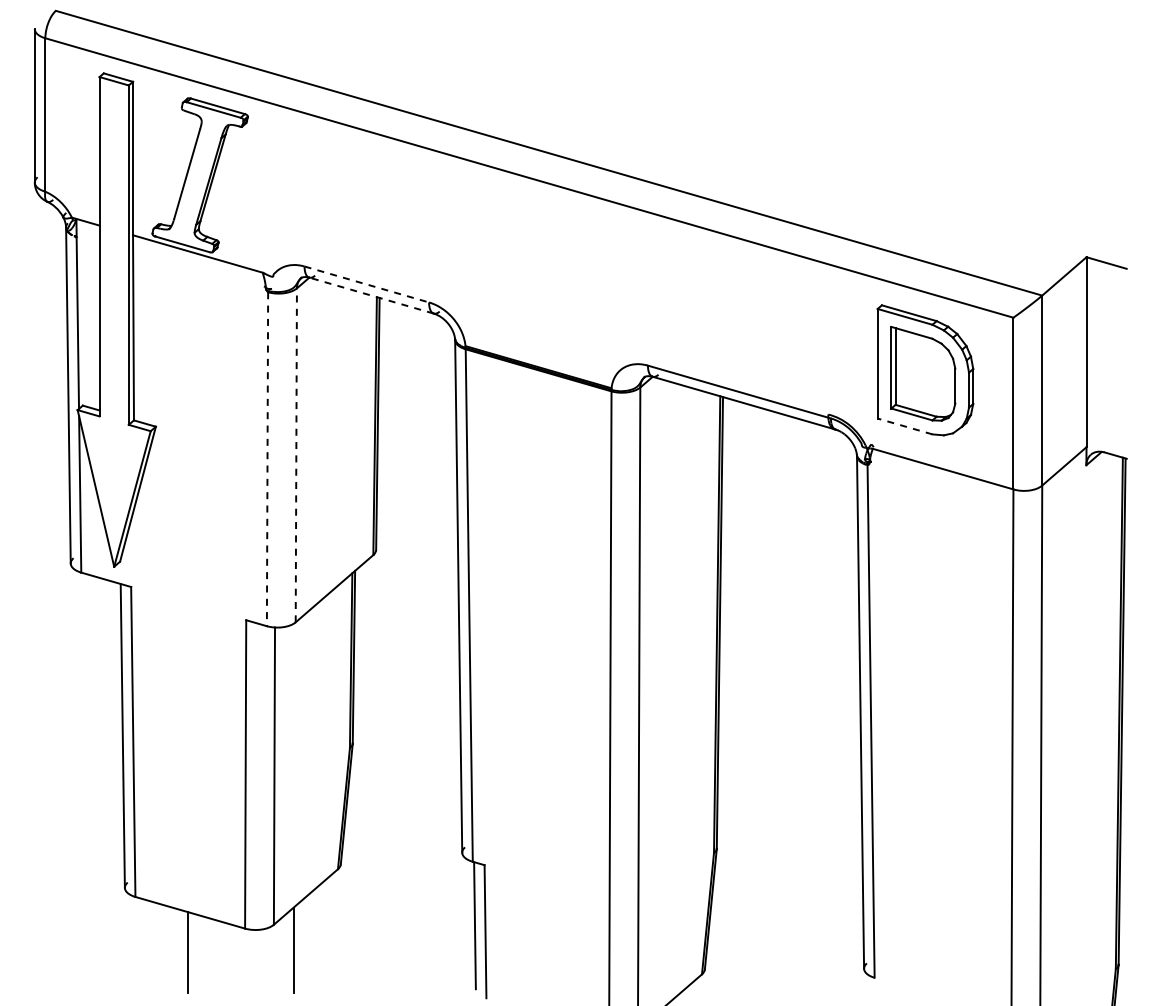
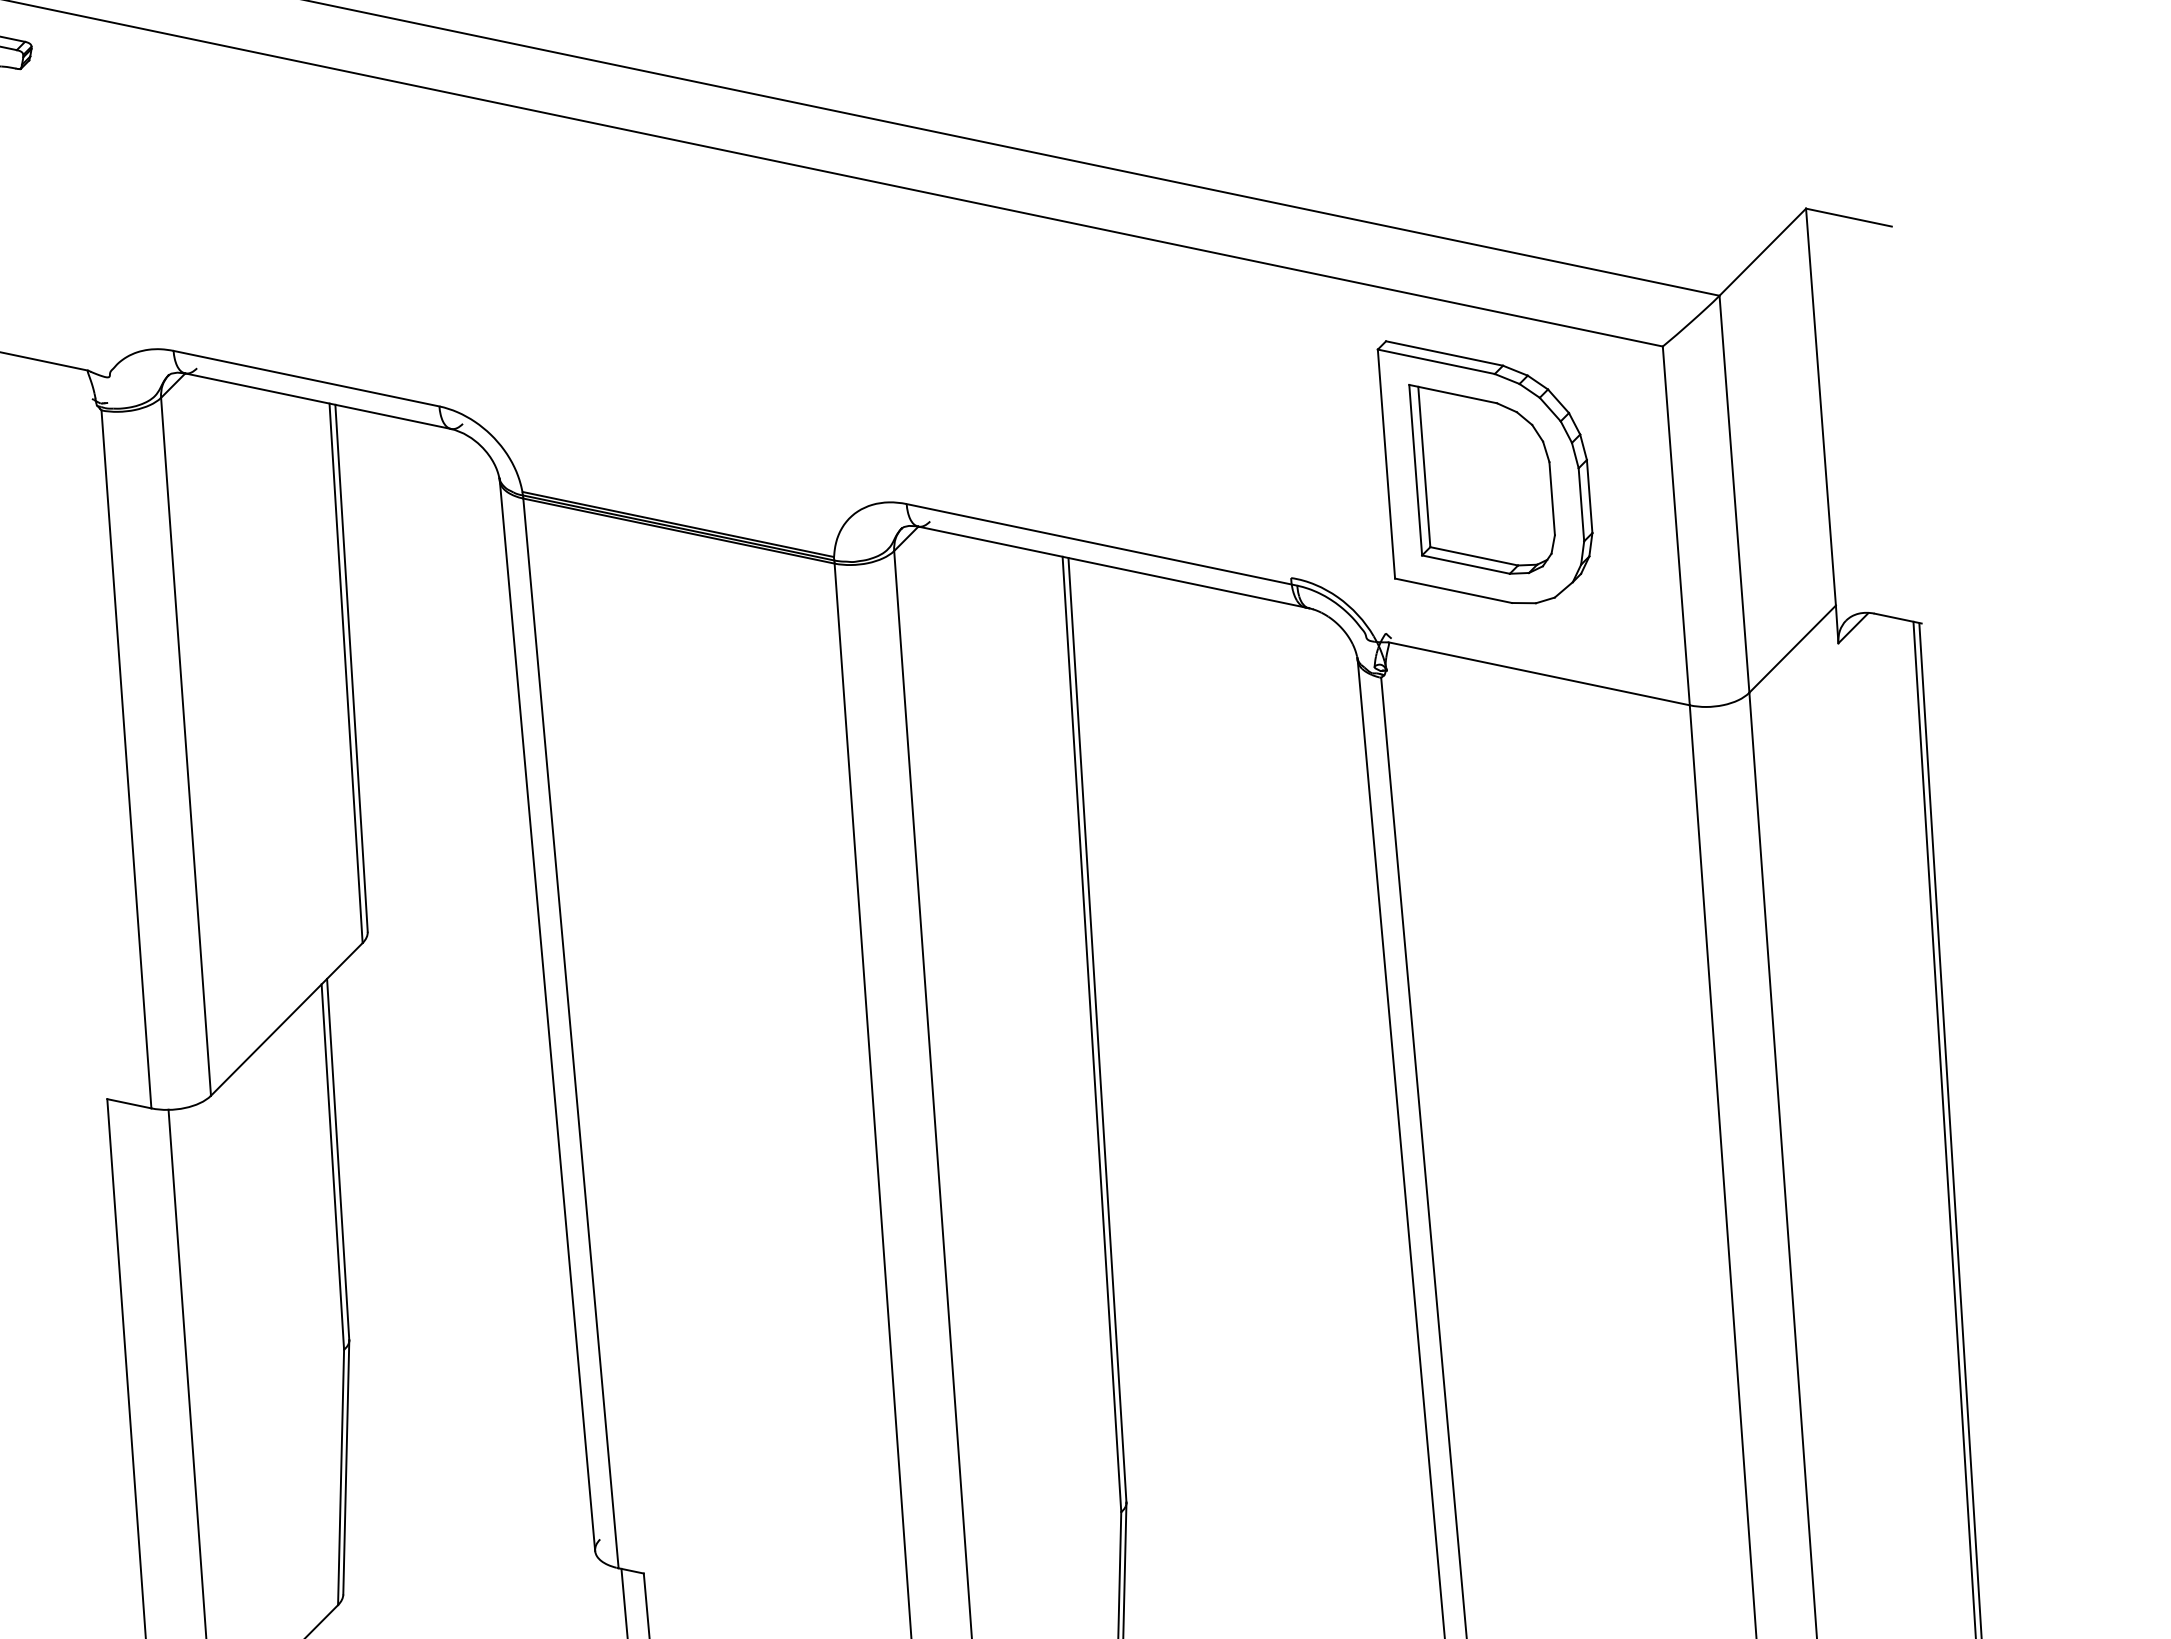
line: (366, 284) -> (305, 378), dashed -> solid
line: (371, 295) -> (318, 400), dashed -> solid
line: (905, 426) -> (1454, 590), dashed -> solid
line: (296, 455) -> (186, 747), dashed -> solid
line: (267, 459) -> (126, 759), dashed -> solid

